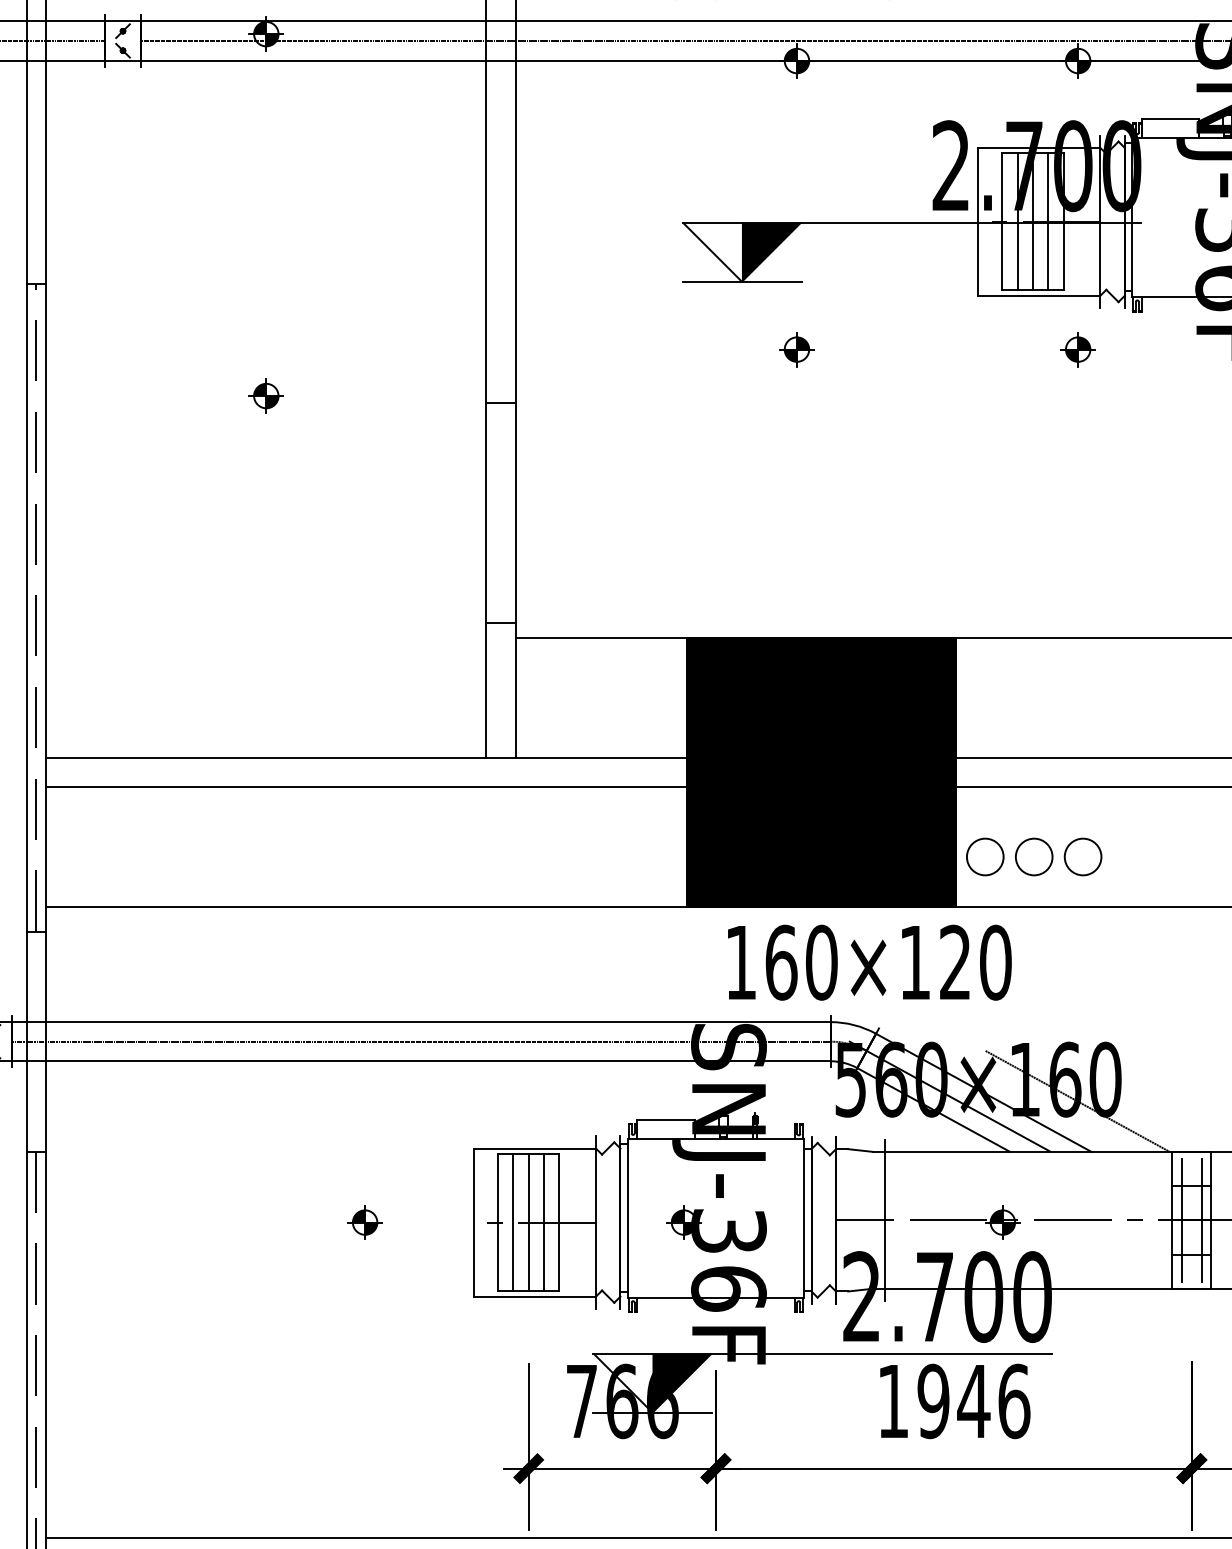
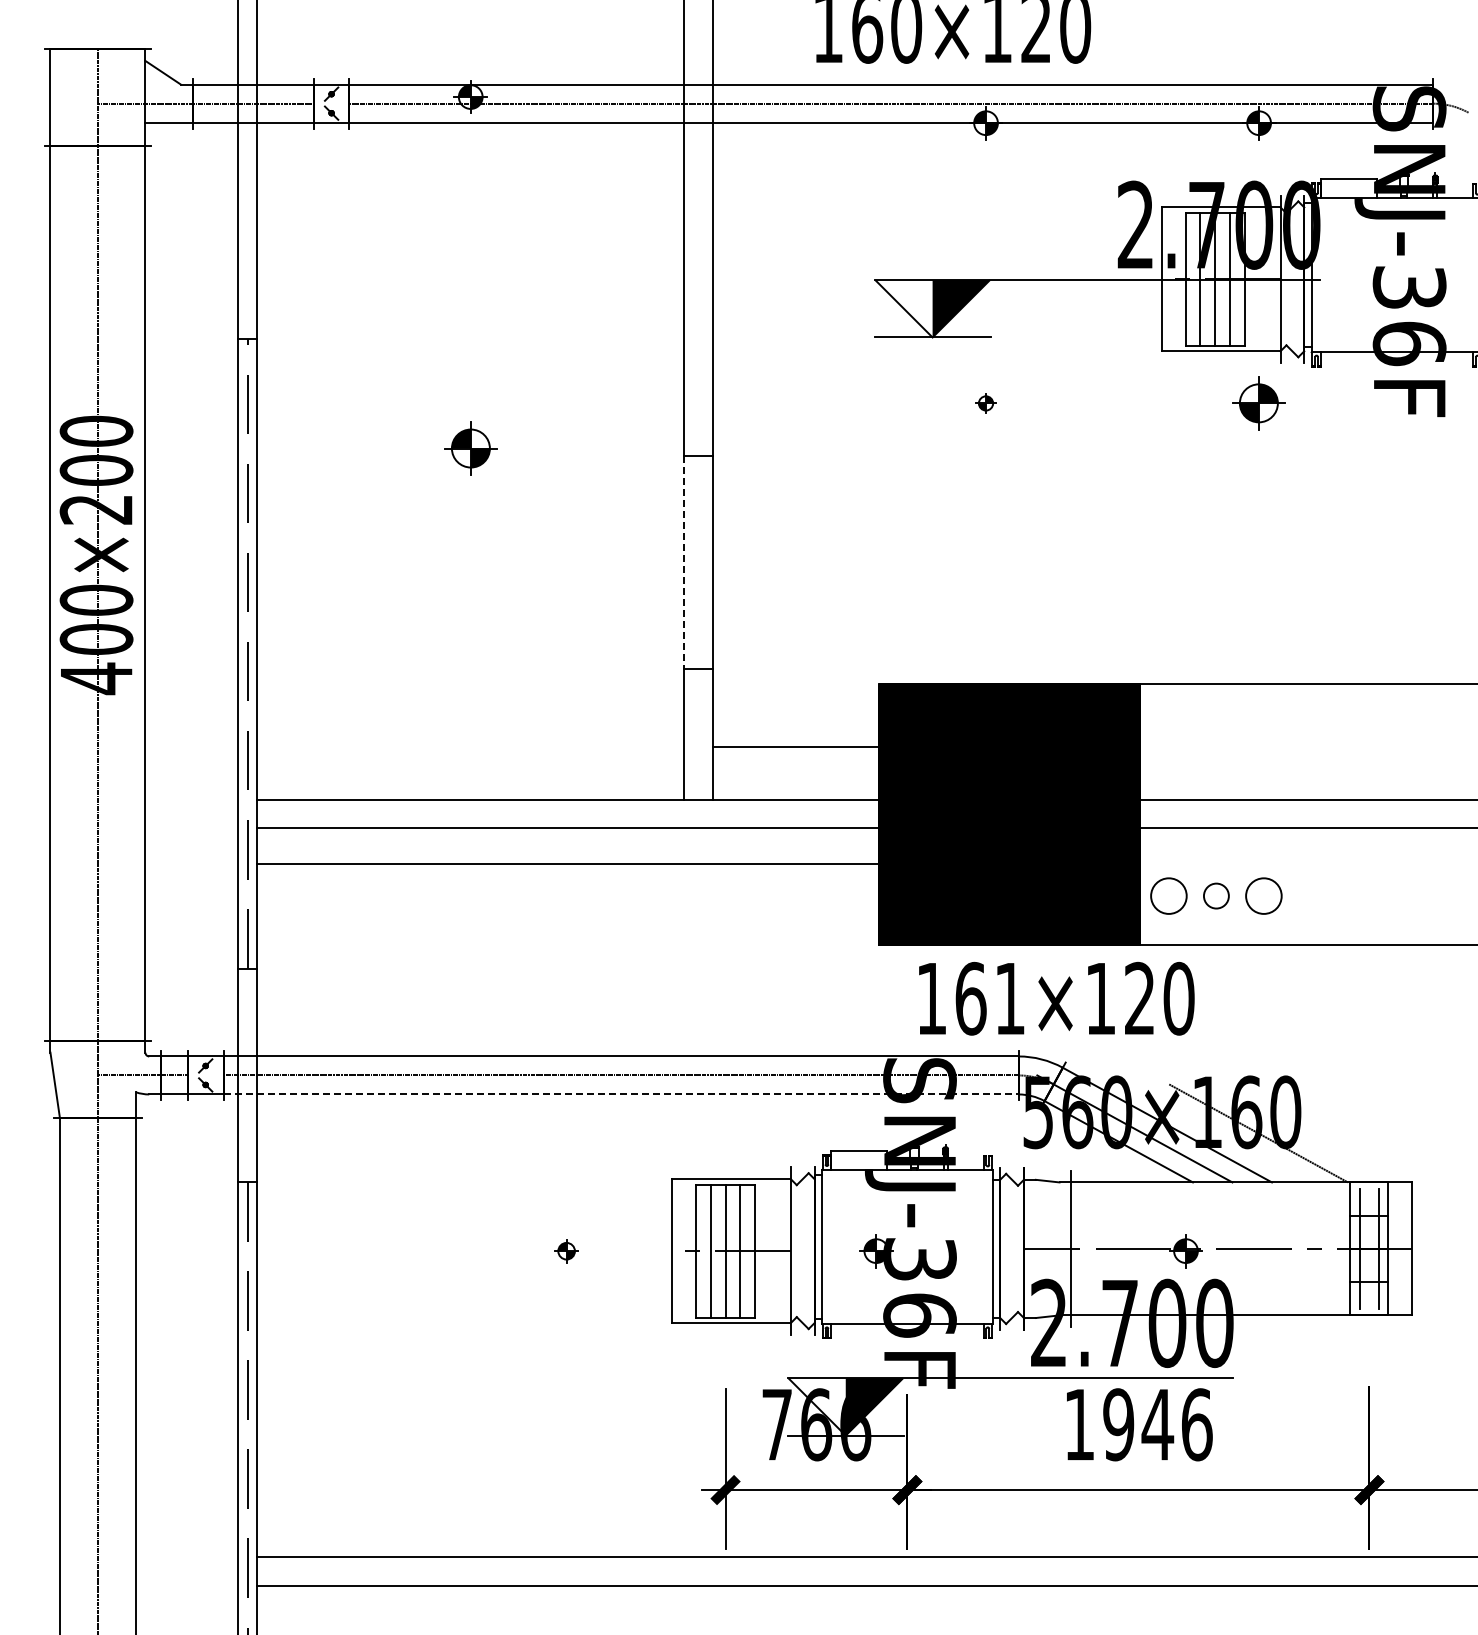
part: (796, 349) -> (985, 403), size x0.6
part: (1078, 349) -> (1259, 403), size x1.6
part: (266, 396) -> (470, 448), size x1.6
line: (486, 513) -> (684, 562), solid -> dashed
line: (600, 638) -> (795, 746), moved
circle: (1034, 856) -> (1216, 895), size x0.7
line: (366, 906) -> (568, 863), moved
text: (821, 962) -> (1009, 998), 160×120 -> 161×120
line: (421, 1061) -> (621, 1094), solid -> dashed
part: (364, 1222) -> (566, 1251), size x0.7

